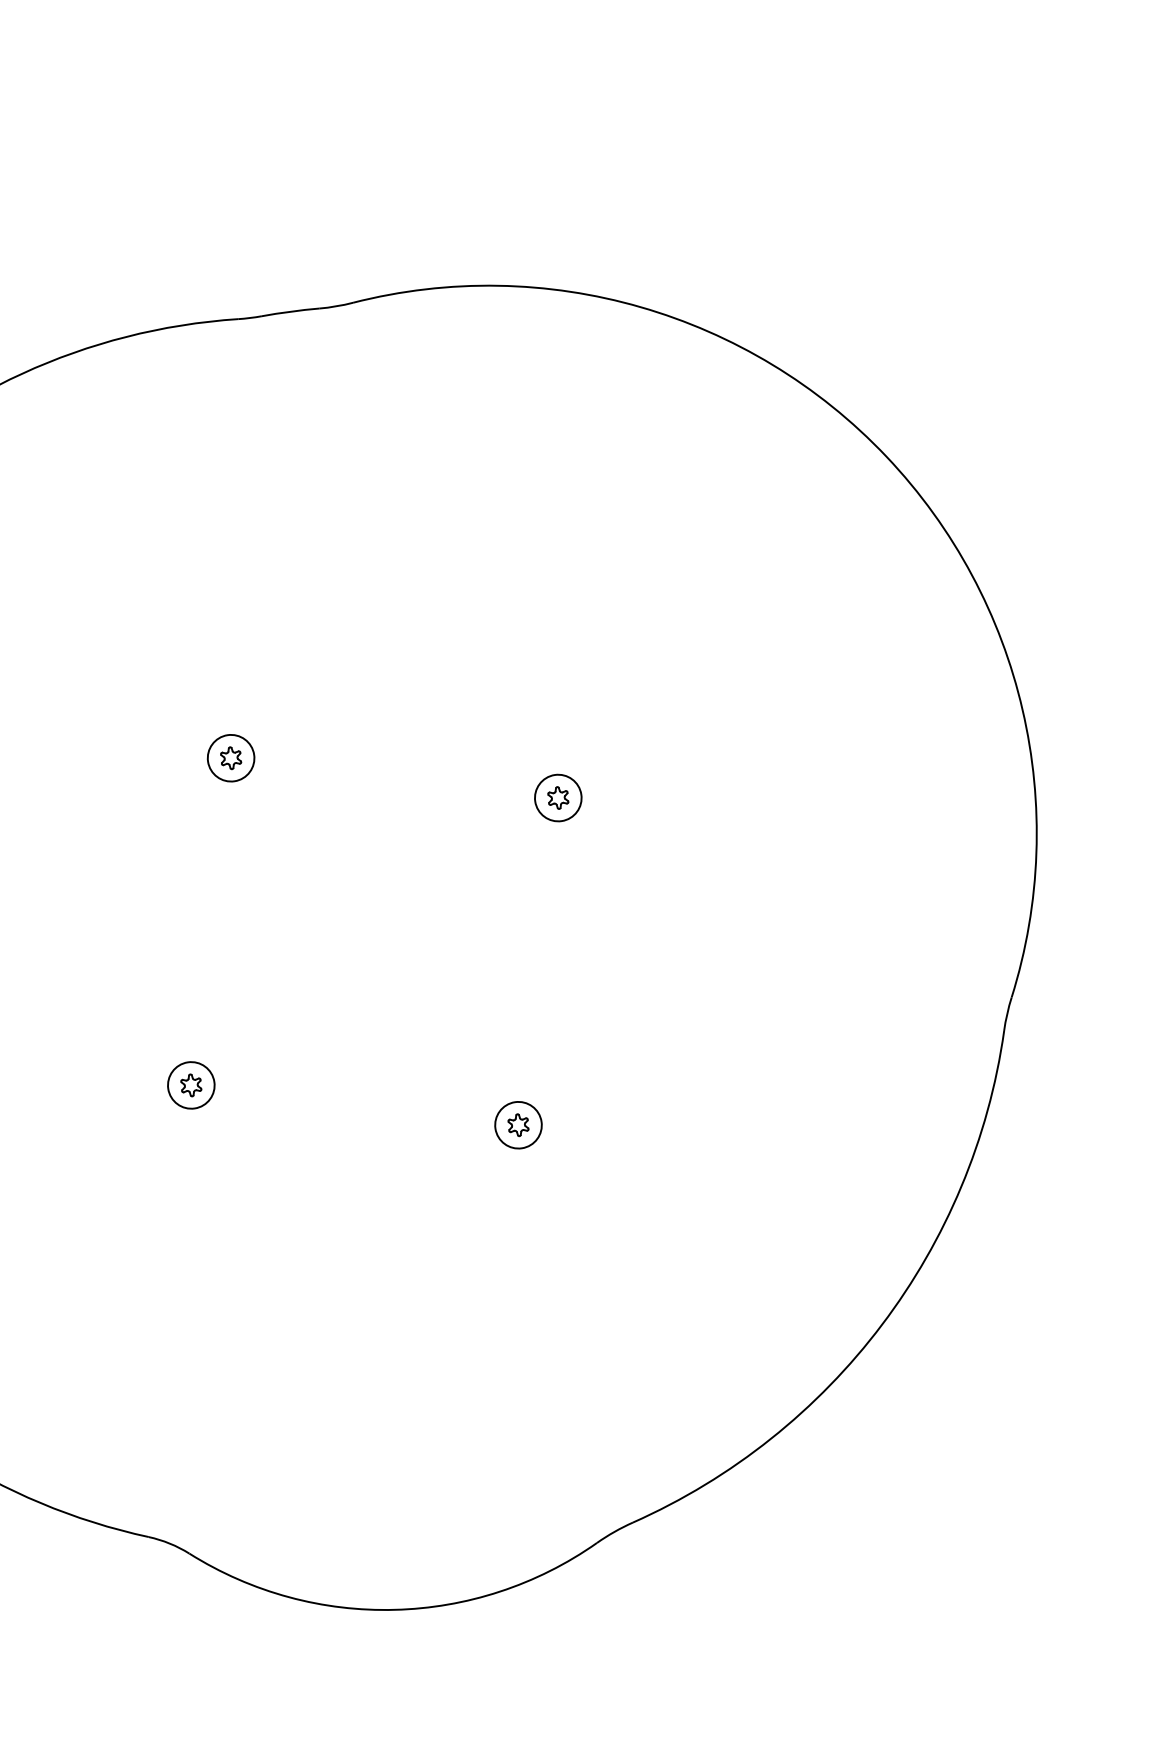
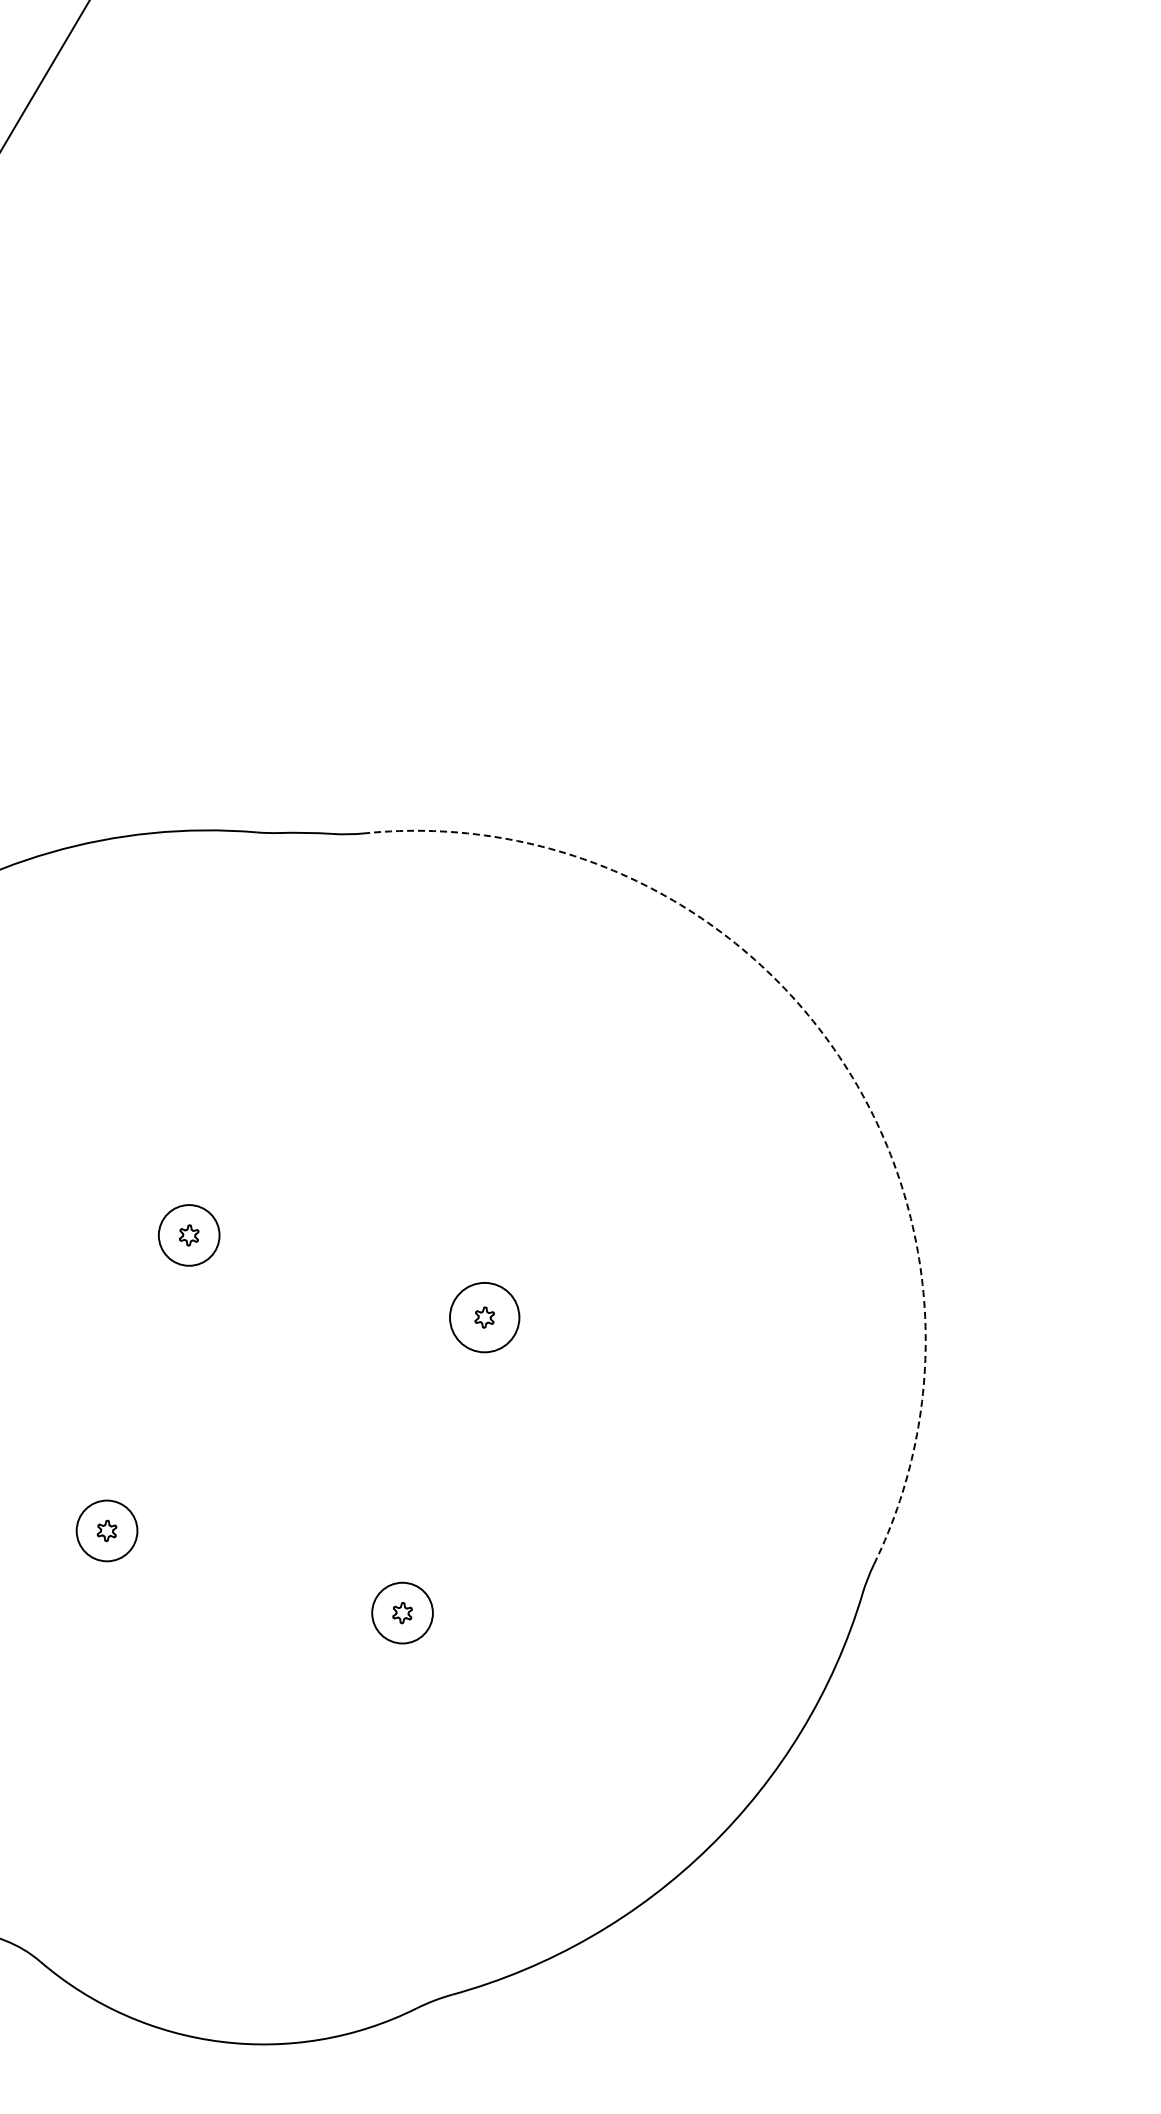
arc: (886, 456) -> (834, 1049), solid -> dashed
circle: (230, 758) -> (188, 1235), size x1.4
circle: (558, 797) -> (484, 1317), size x1.6
circle: (190, 1085) -> (106, 1530), size x1.4
circle: (518, 1124) -> (402, 1612), size x1.4

